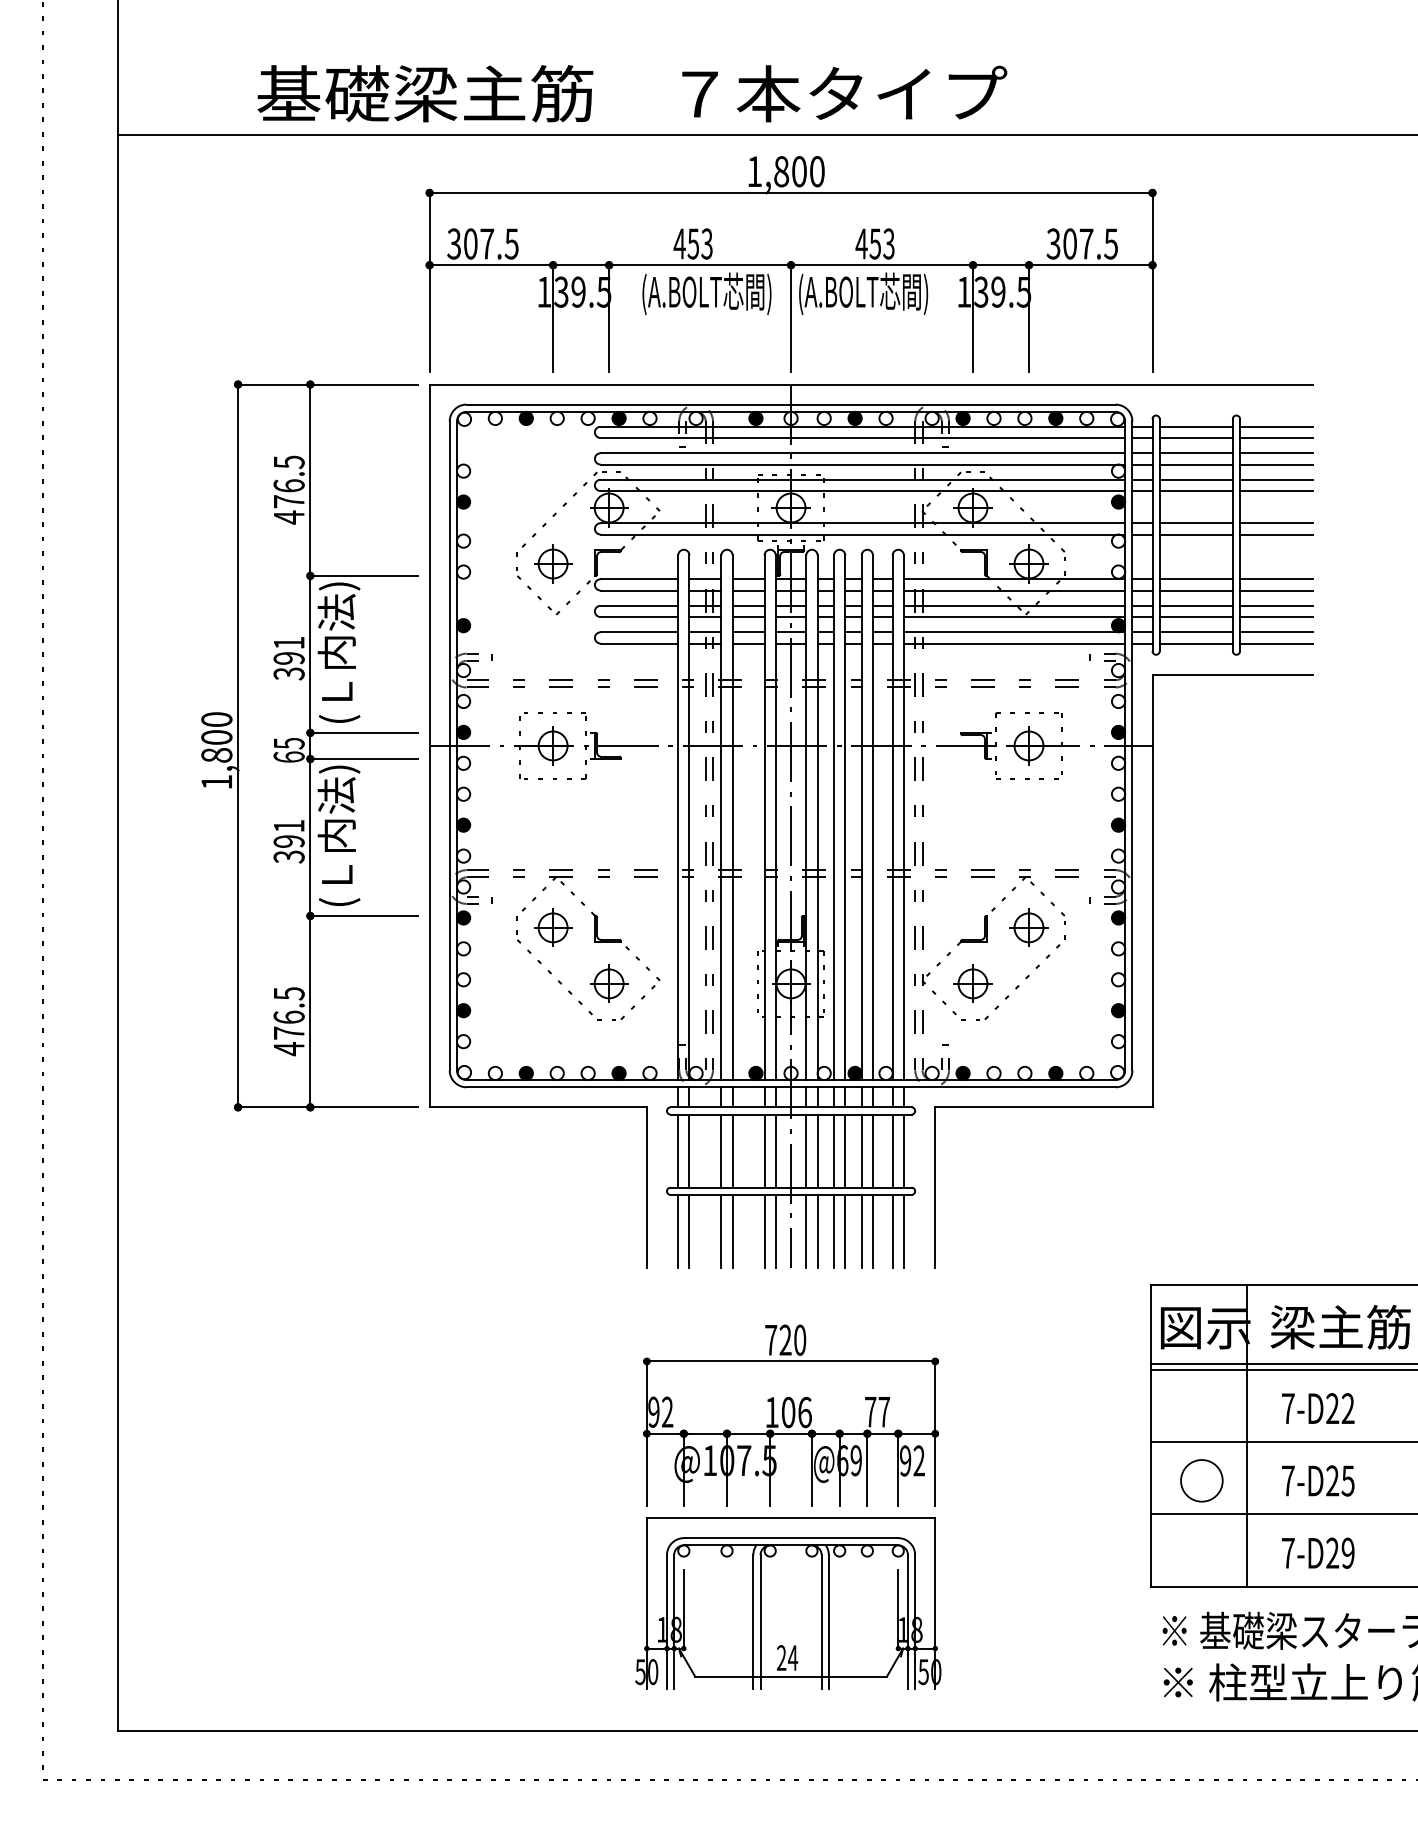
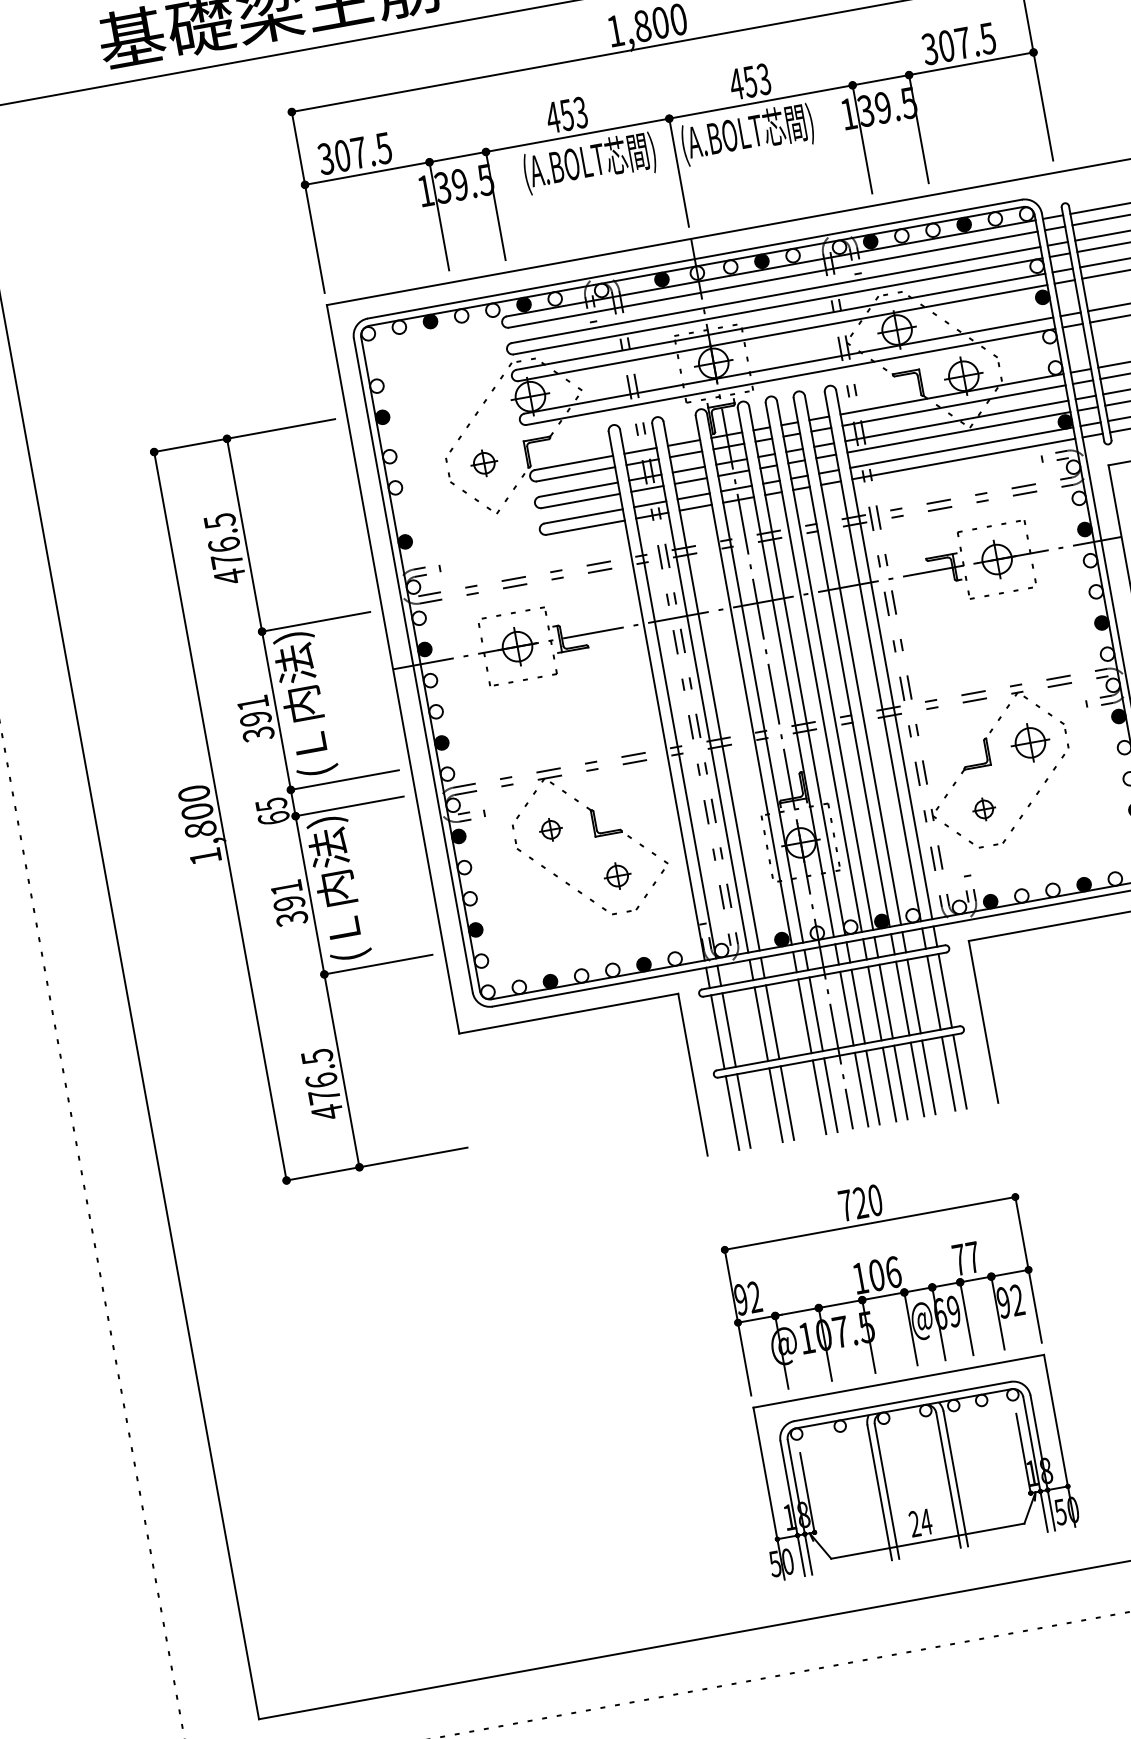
part: (553, 563) -> (484, 462), size x0.7
part: (309, 745) -> (292, 802), moved
part: (553, 927) -> (551, 829), size x0.6
part: (609, 983) -> (617, 875), size x0.7
part: (972, 983) -> (983, 809), size x0.6

